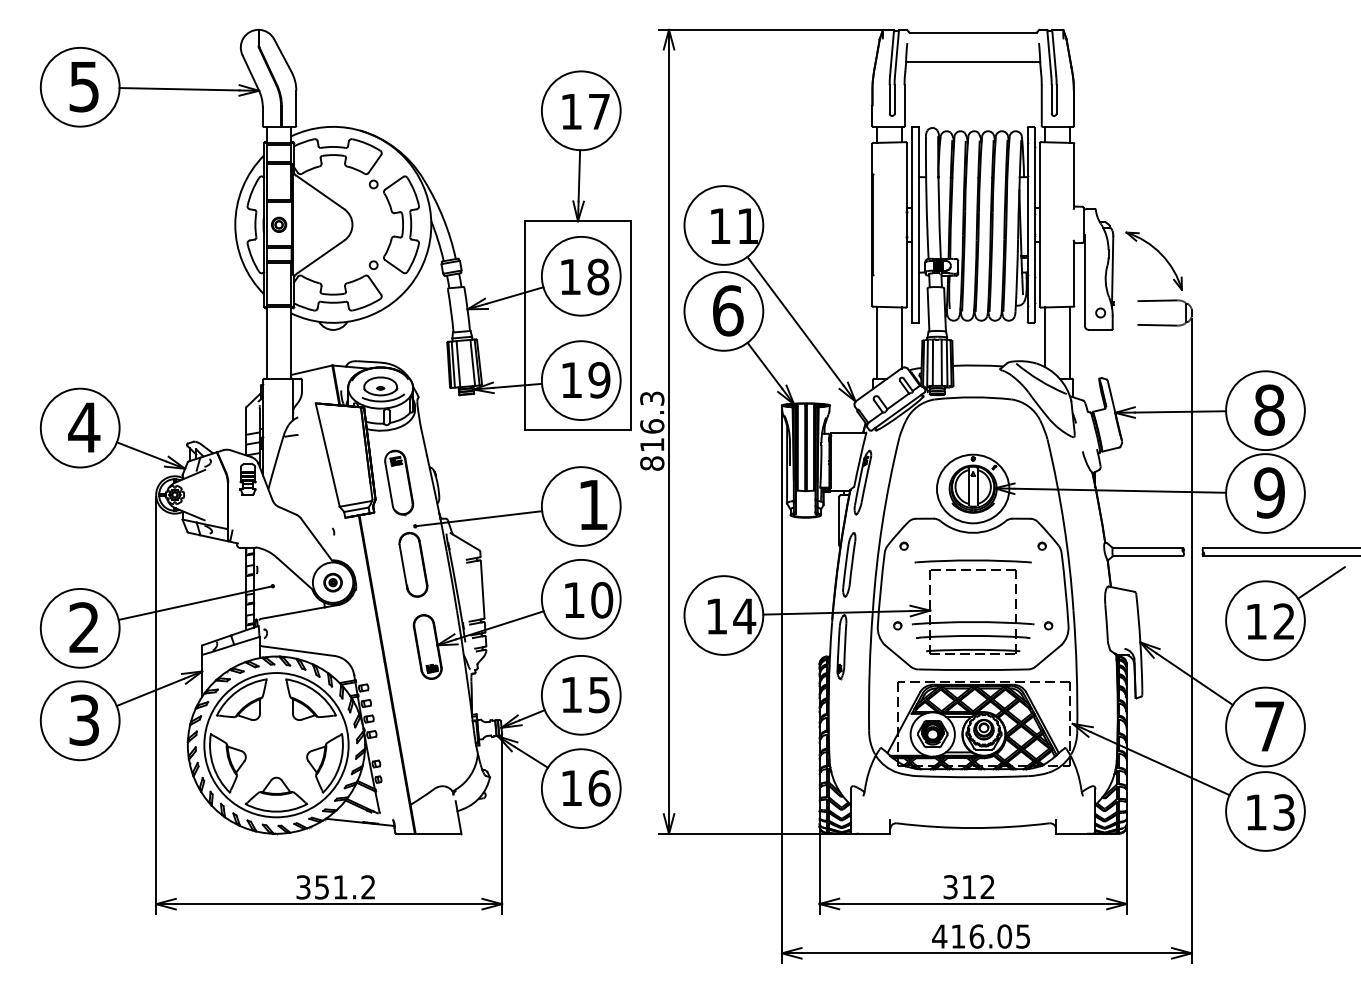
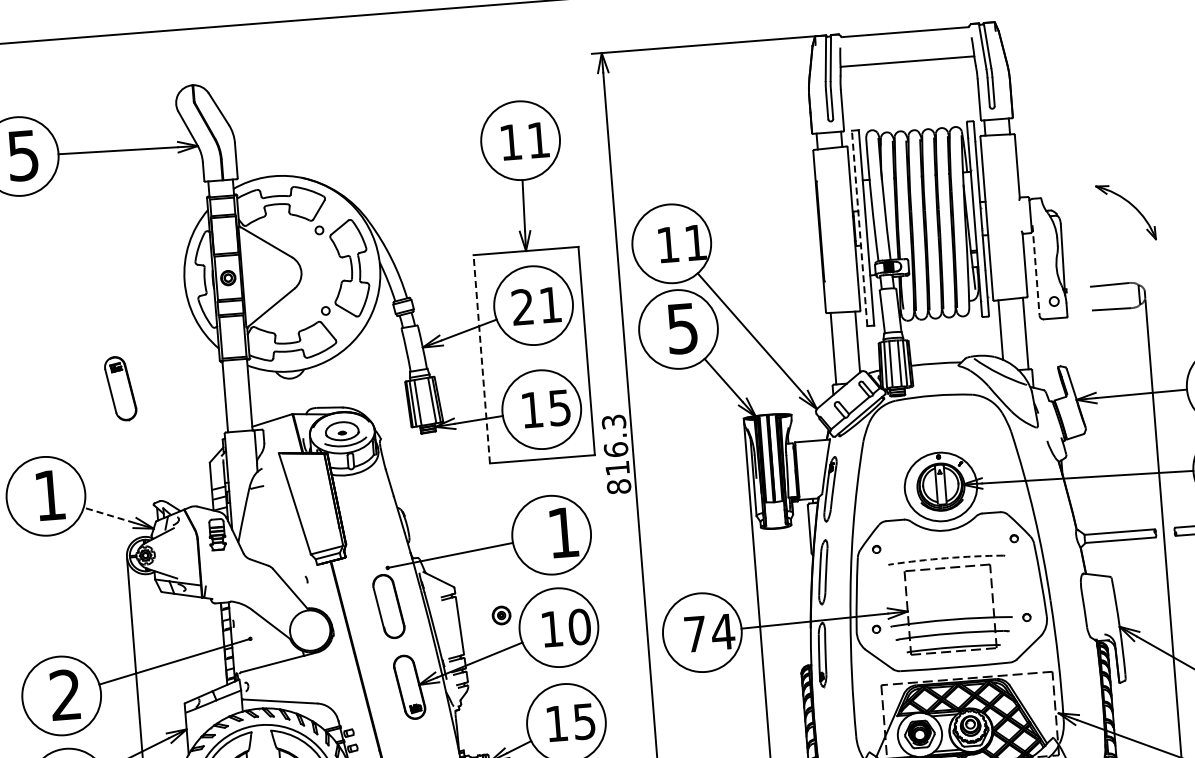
text: (599, 111) -> (538, 139), 17 -> 11
line: (912, 224) -> (859, 228), solid -> dashed
part: (1159, 253) -> (1130, 204), moved
text: (584, 276) -> (536, 305), 18 -> 21
line: (1084, 281) -> (1035, 271), solid -> dashed
text: (728, 310) -> (683, 328), 6 -> 5
line: (525, 325) -> (481, 359), solid -> dashed
text: (599, 380) -> (559, 408), 19 -> 15
text: (84, 427) -> (50, 495), 4 -> 1
line: (141, 452) -> (109, 515), solid -> dashed
part: (399, 482) -> (121, 388), moved
arc: (973, 560) -> (946, 558), solid -> dashed
part: (332, 582) -> (501, 615), moved
text: (716, 616) -> (695, 634), 14 -> 74

